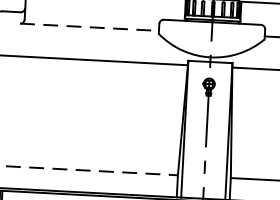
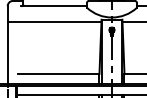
line: (90, 27) -> (54, 6), dashed -> solid
line: (91, 169) -> (58, 73), dashed -> solid

